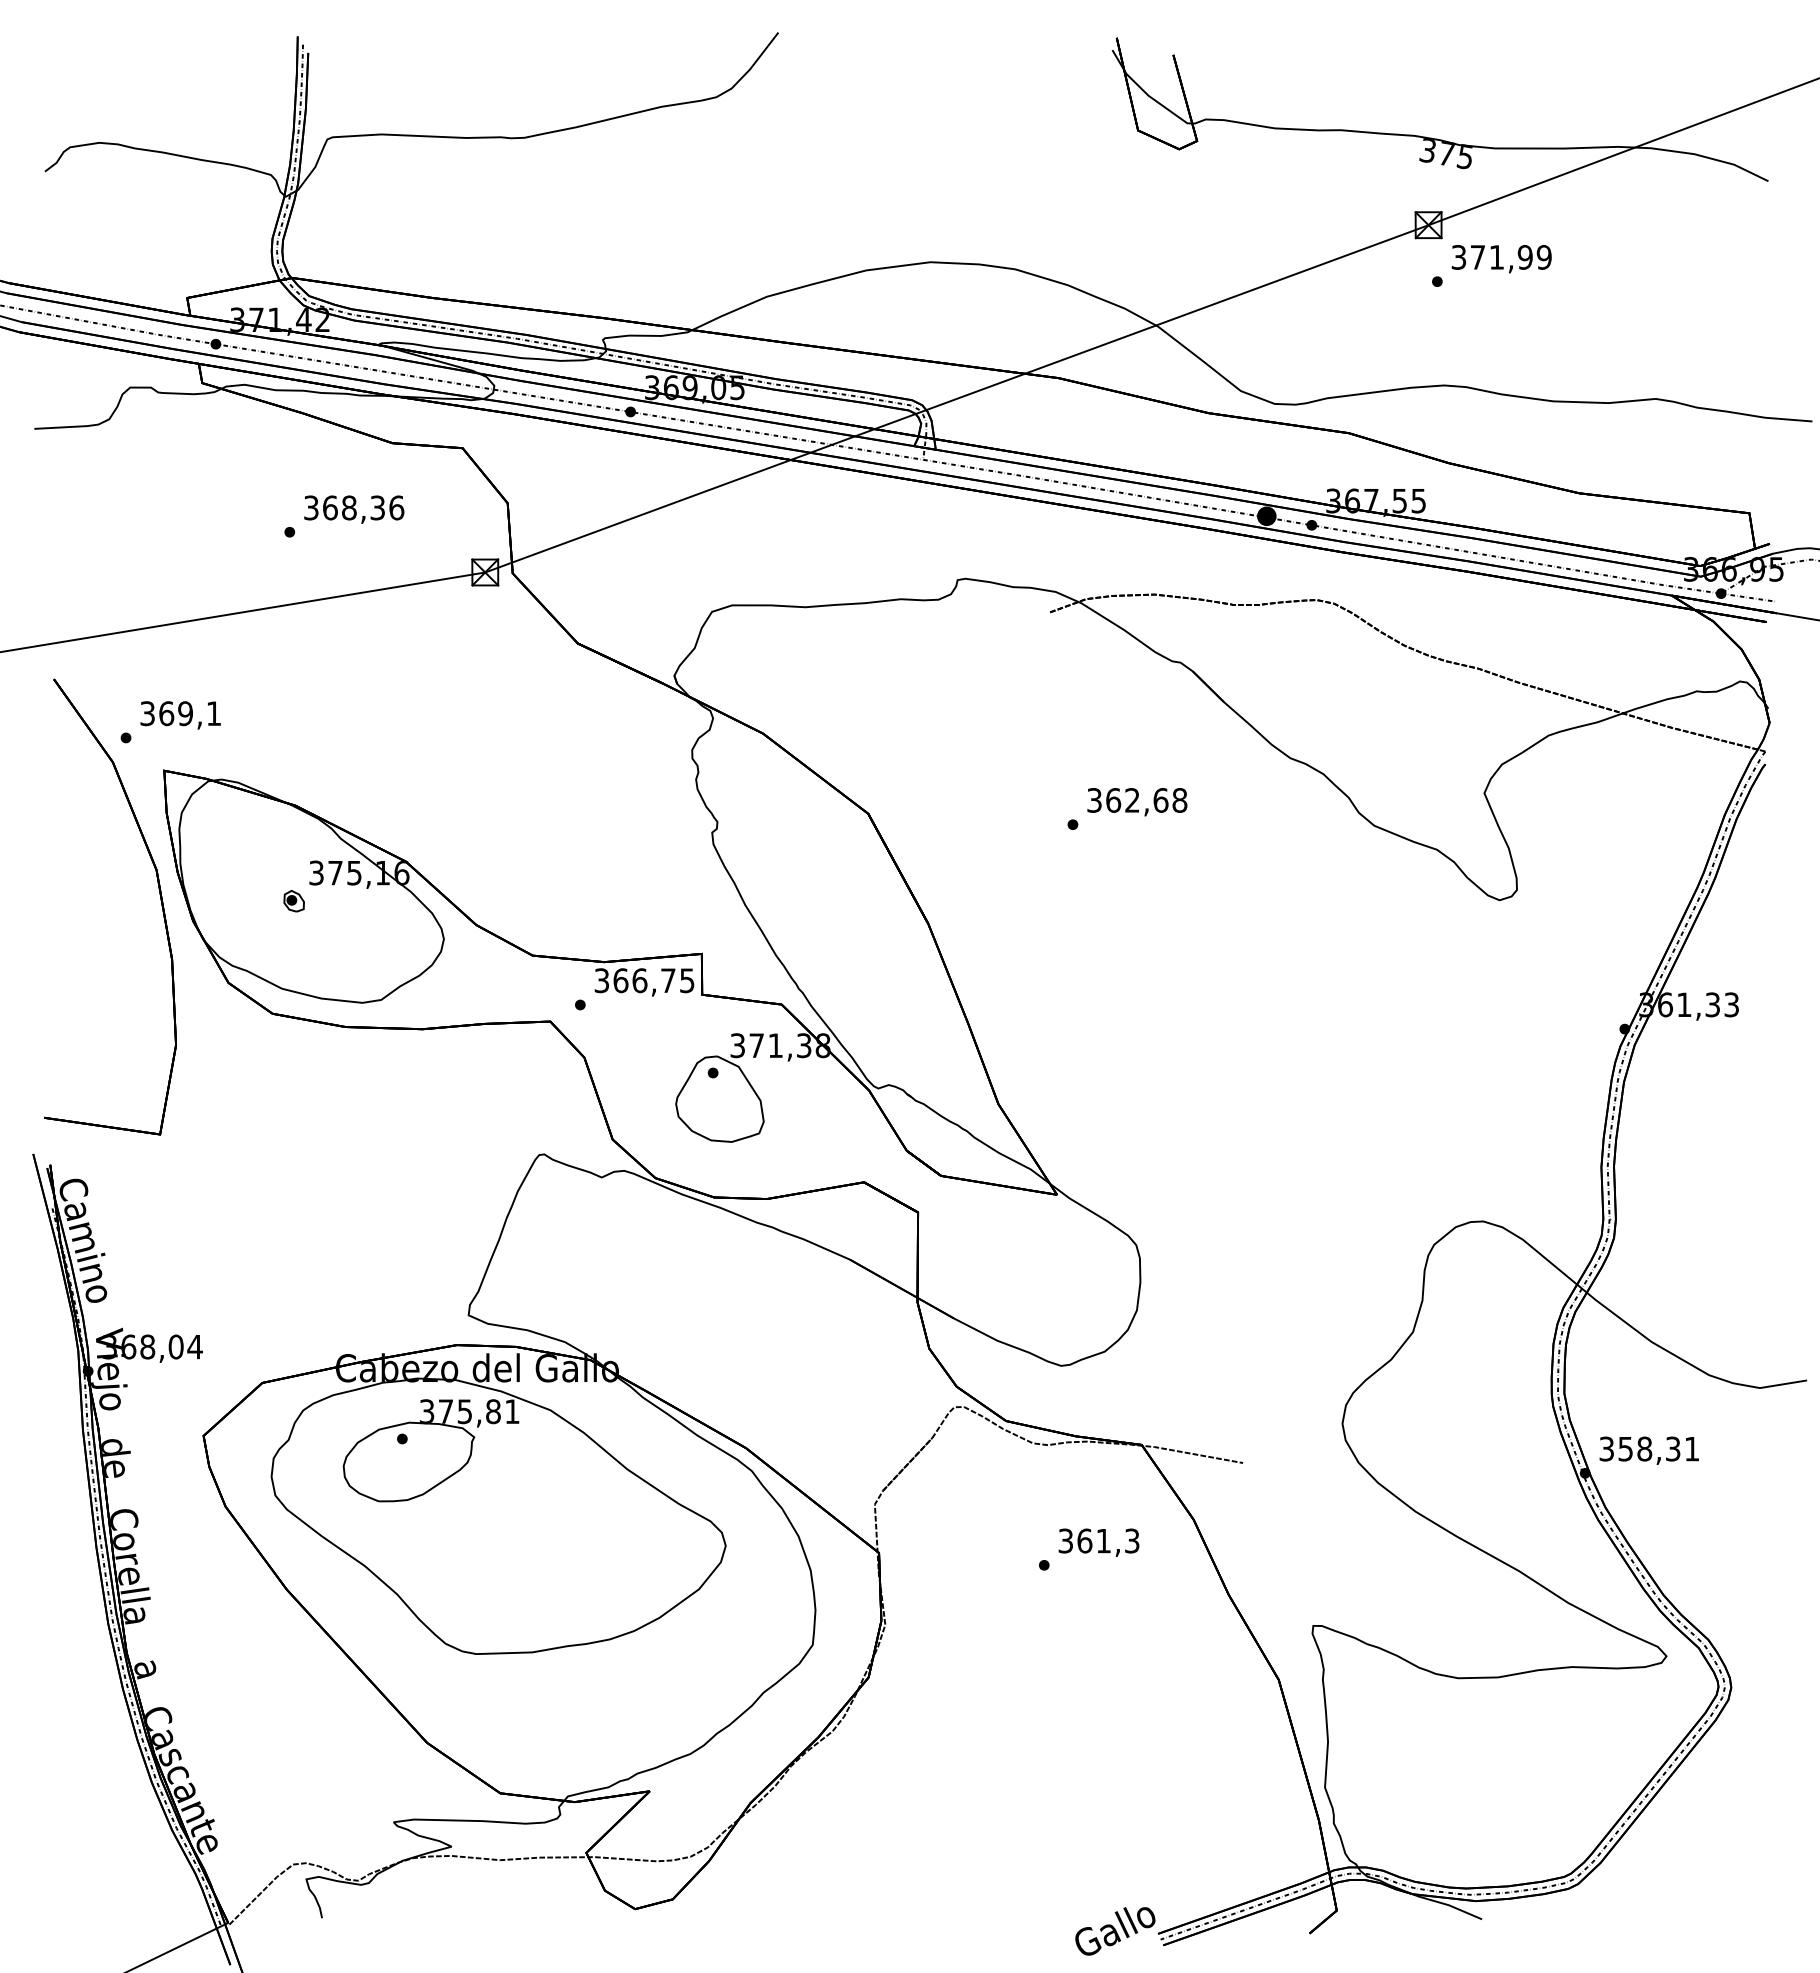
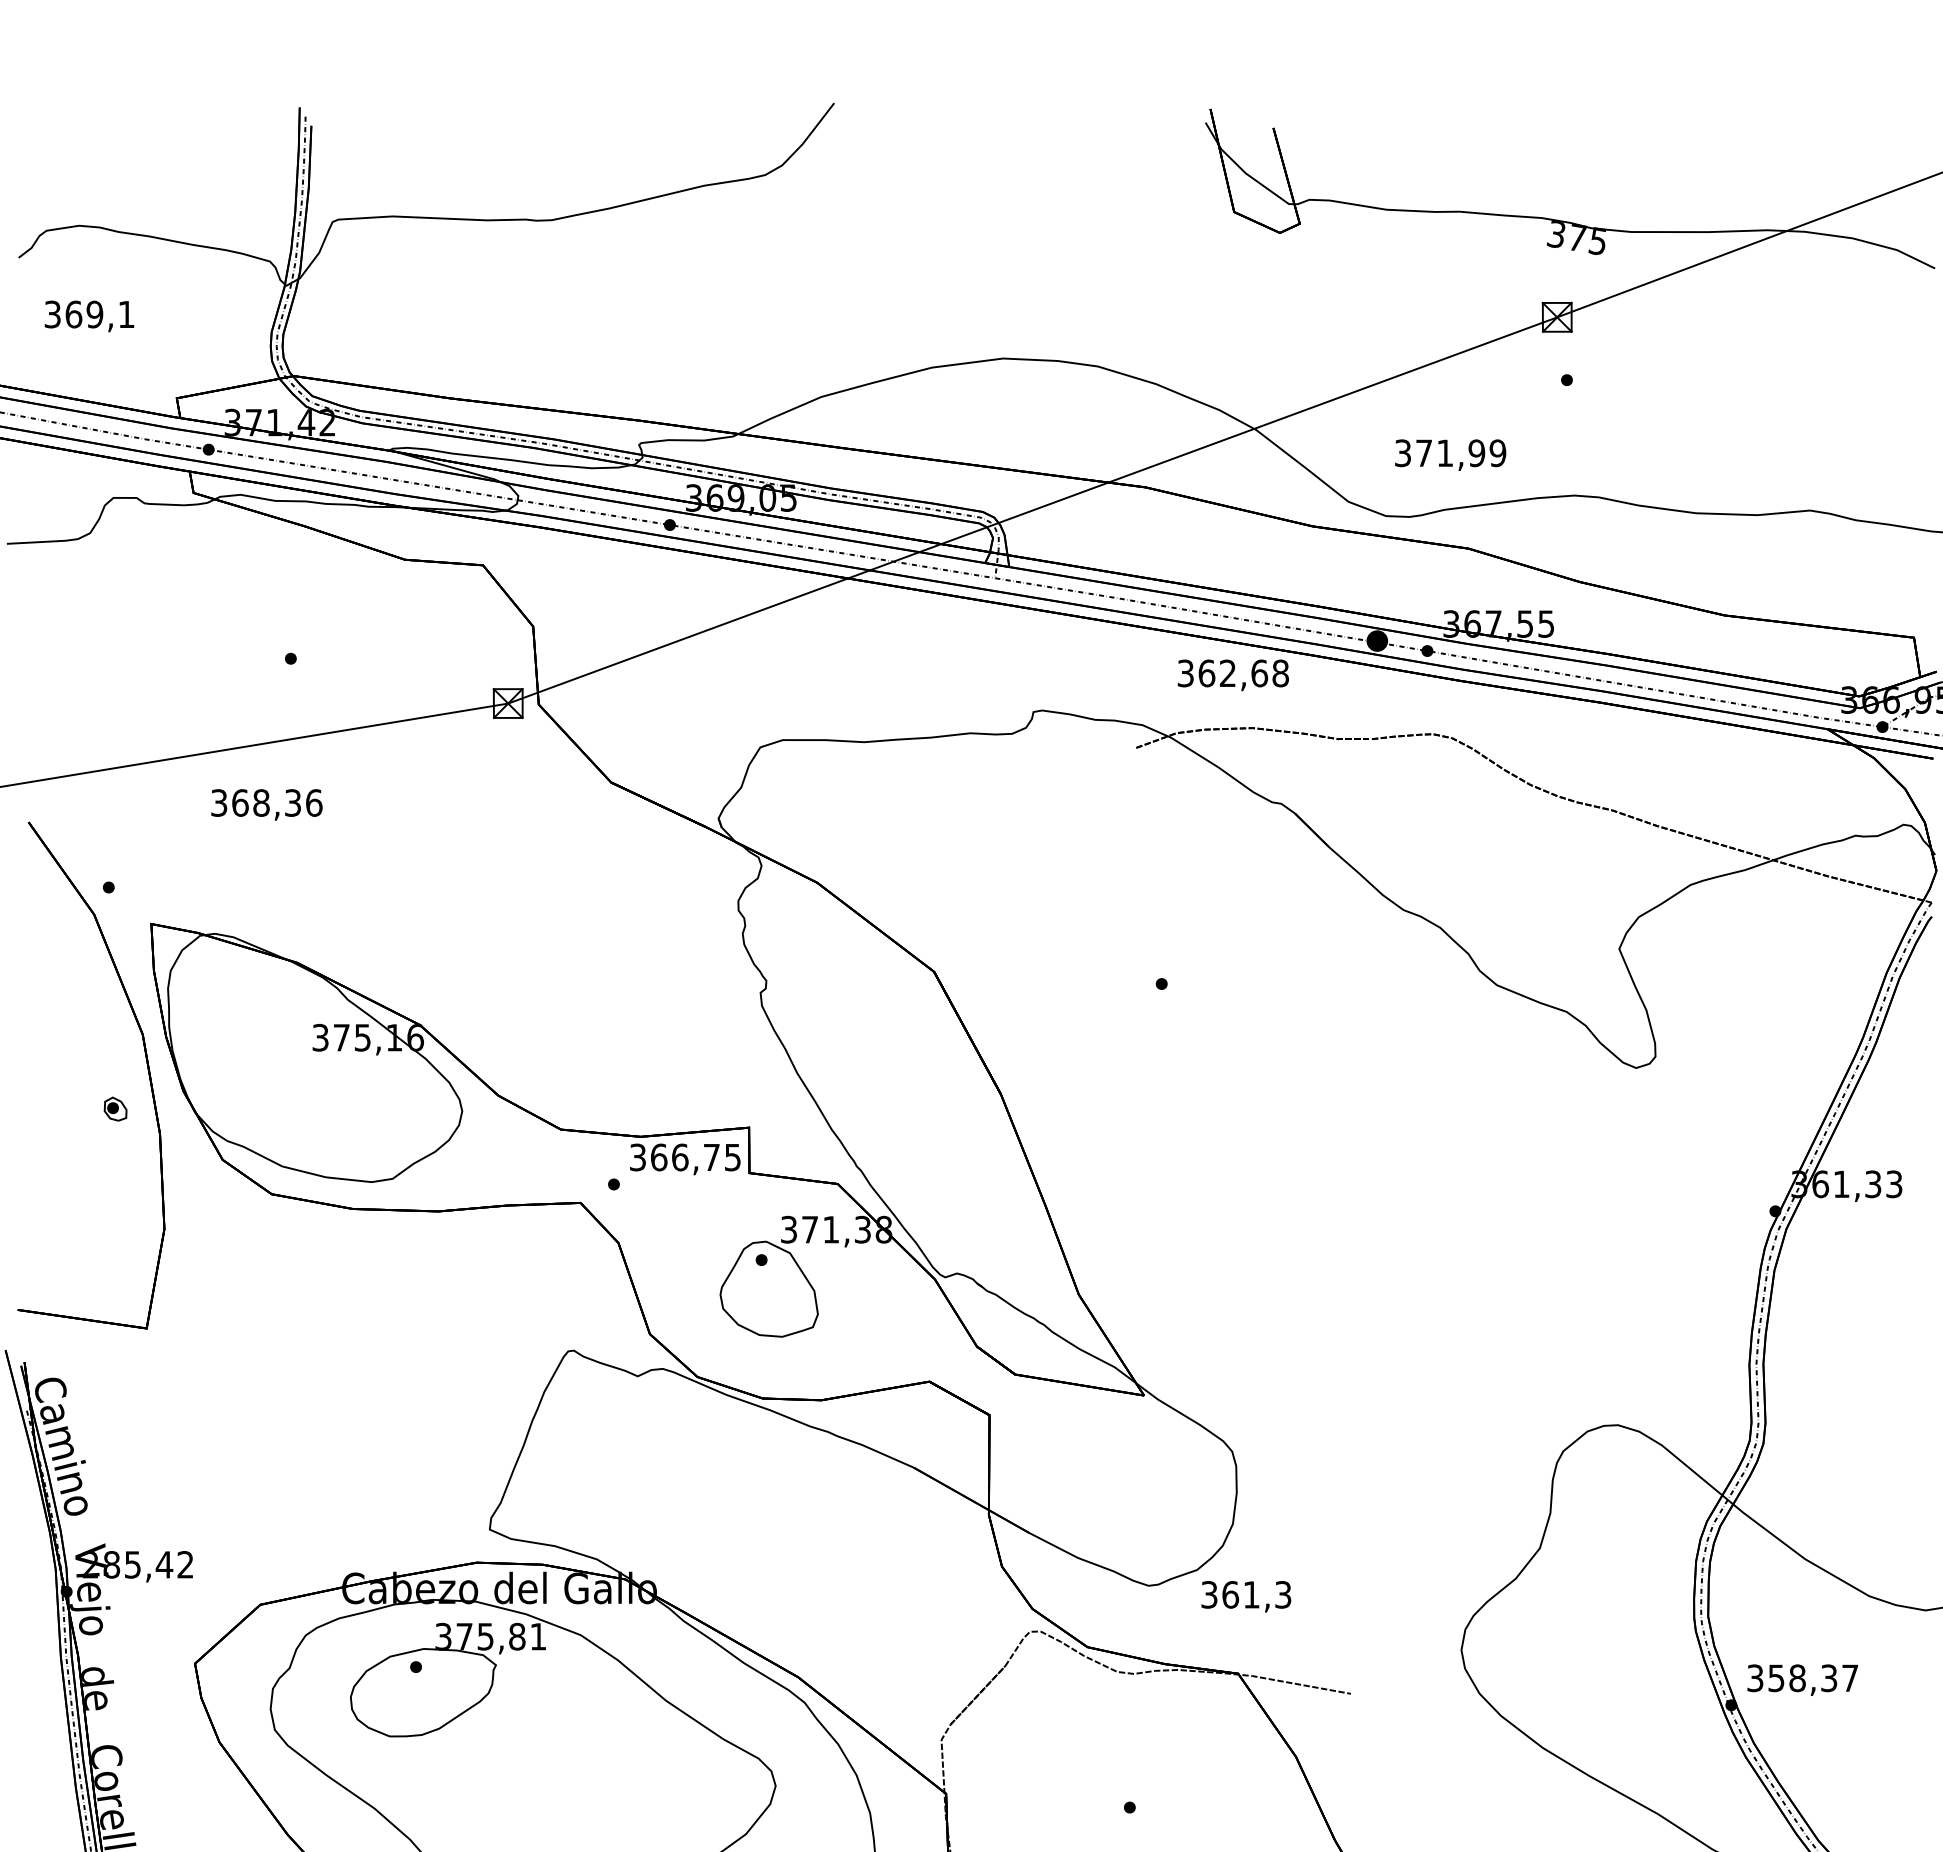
text: (1501, 259) -> (1450, 455), moved
text: (354, 509) -> (267, 804), moved
text: (180, 715) -> (89, 316), moved
text: (1137, 802) -> (1233, 675), moved
part: (293, 900) -> (114, 1108), moved
text: (152, 1346) -> (138, 1564), 368,04 -> 285,42
text: (1692, 1449) -> (1850, 1678), 358,31 -> 358,37
text: (1098, 1542) -> (1245, 1596), moved

